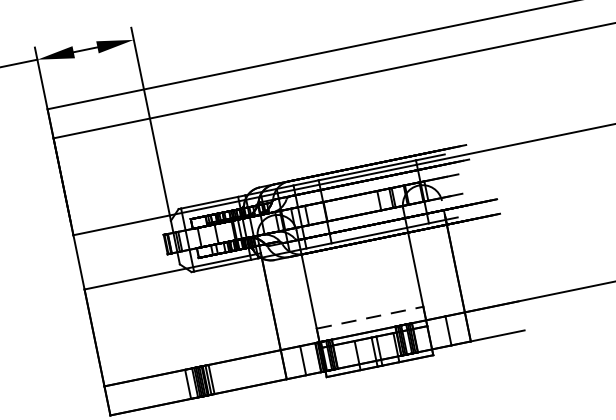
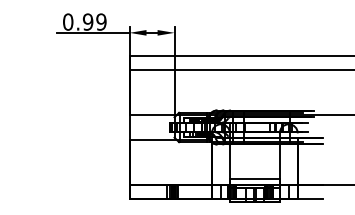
line: (369, 318) -> (254, 179), dashed -> solid

